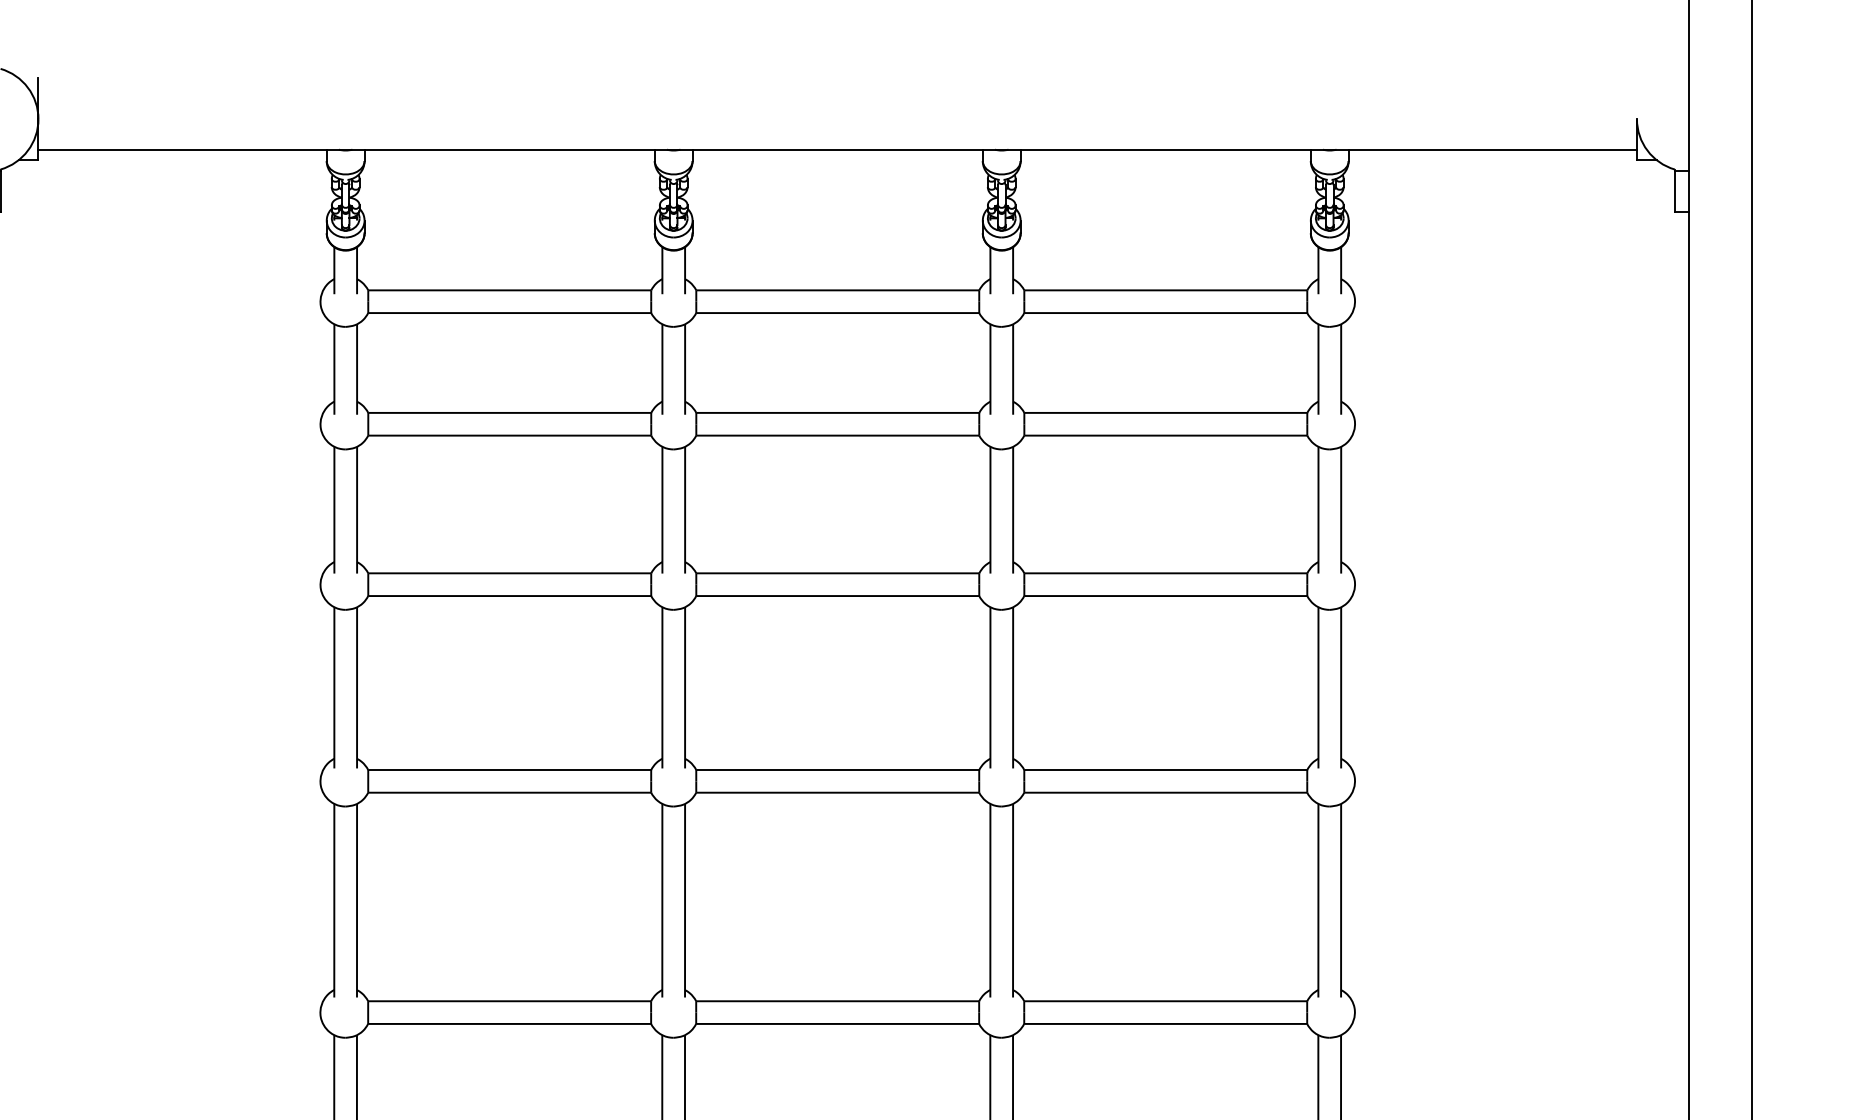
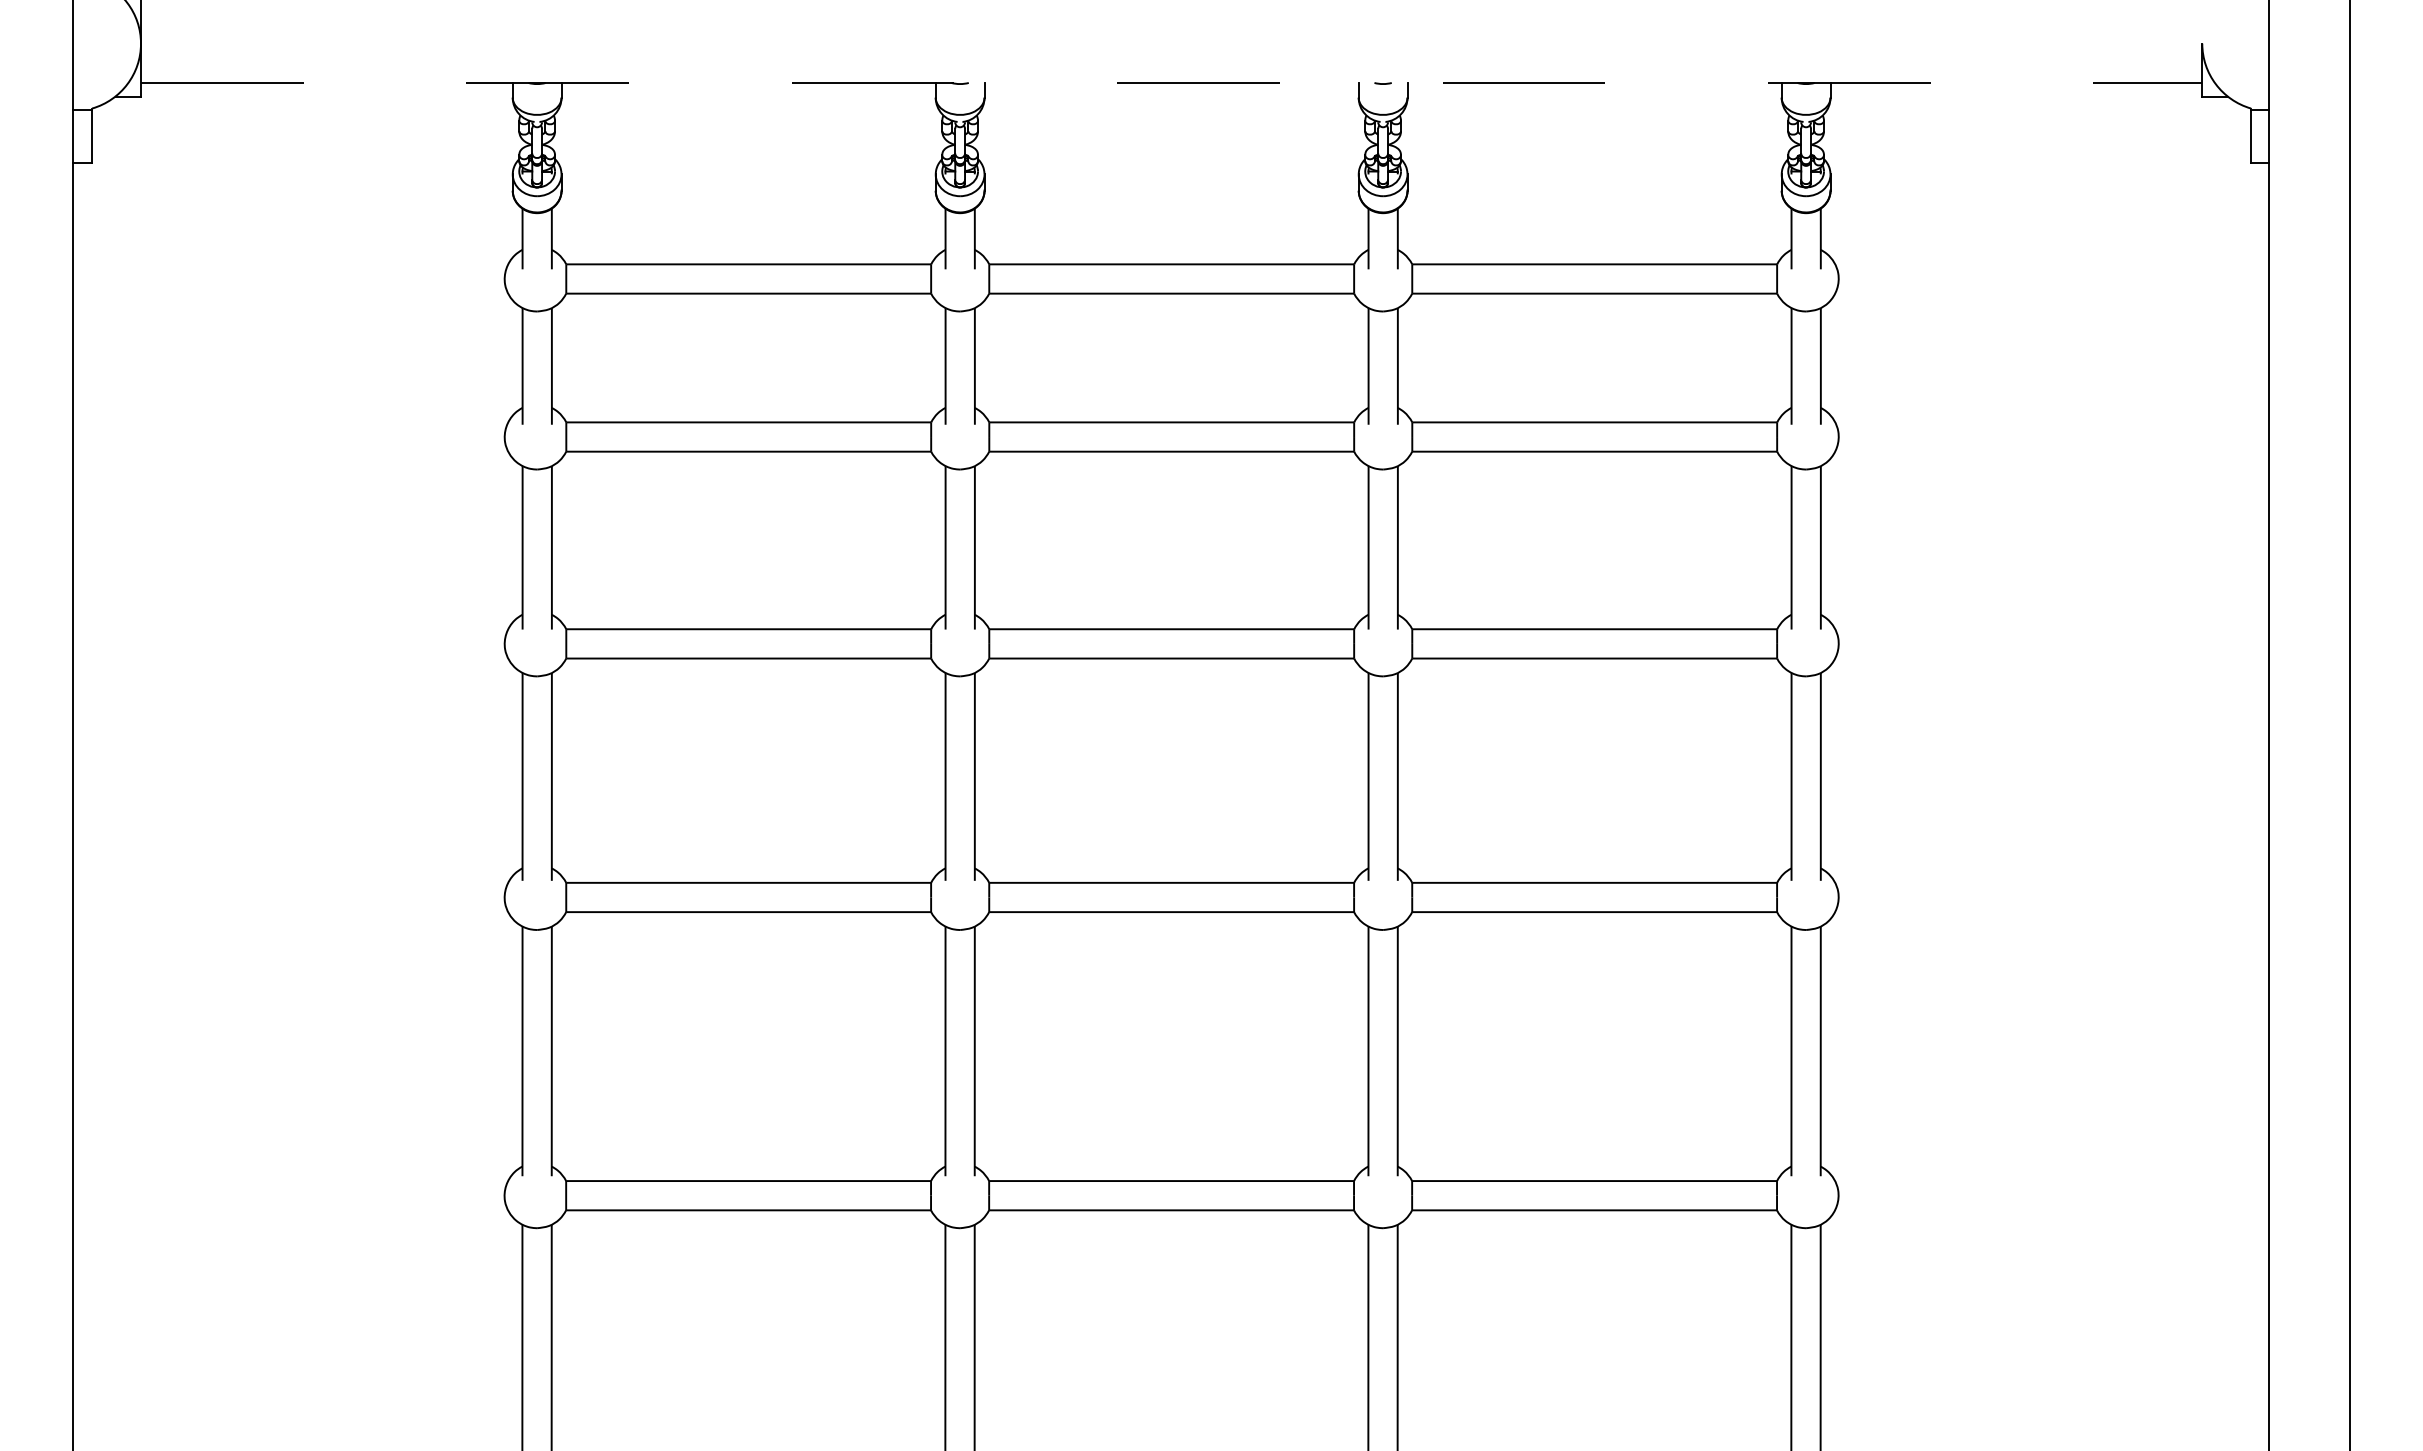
line: (837, 149) -> (1171, 82), solid -> dashed

